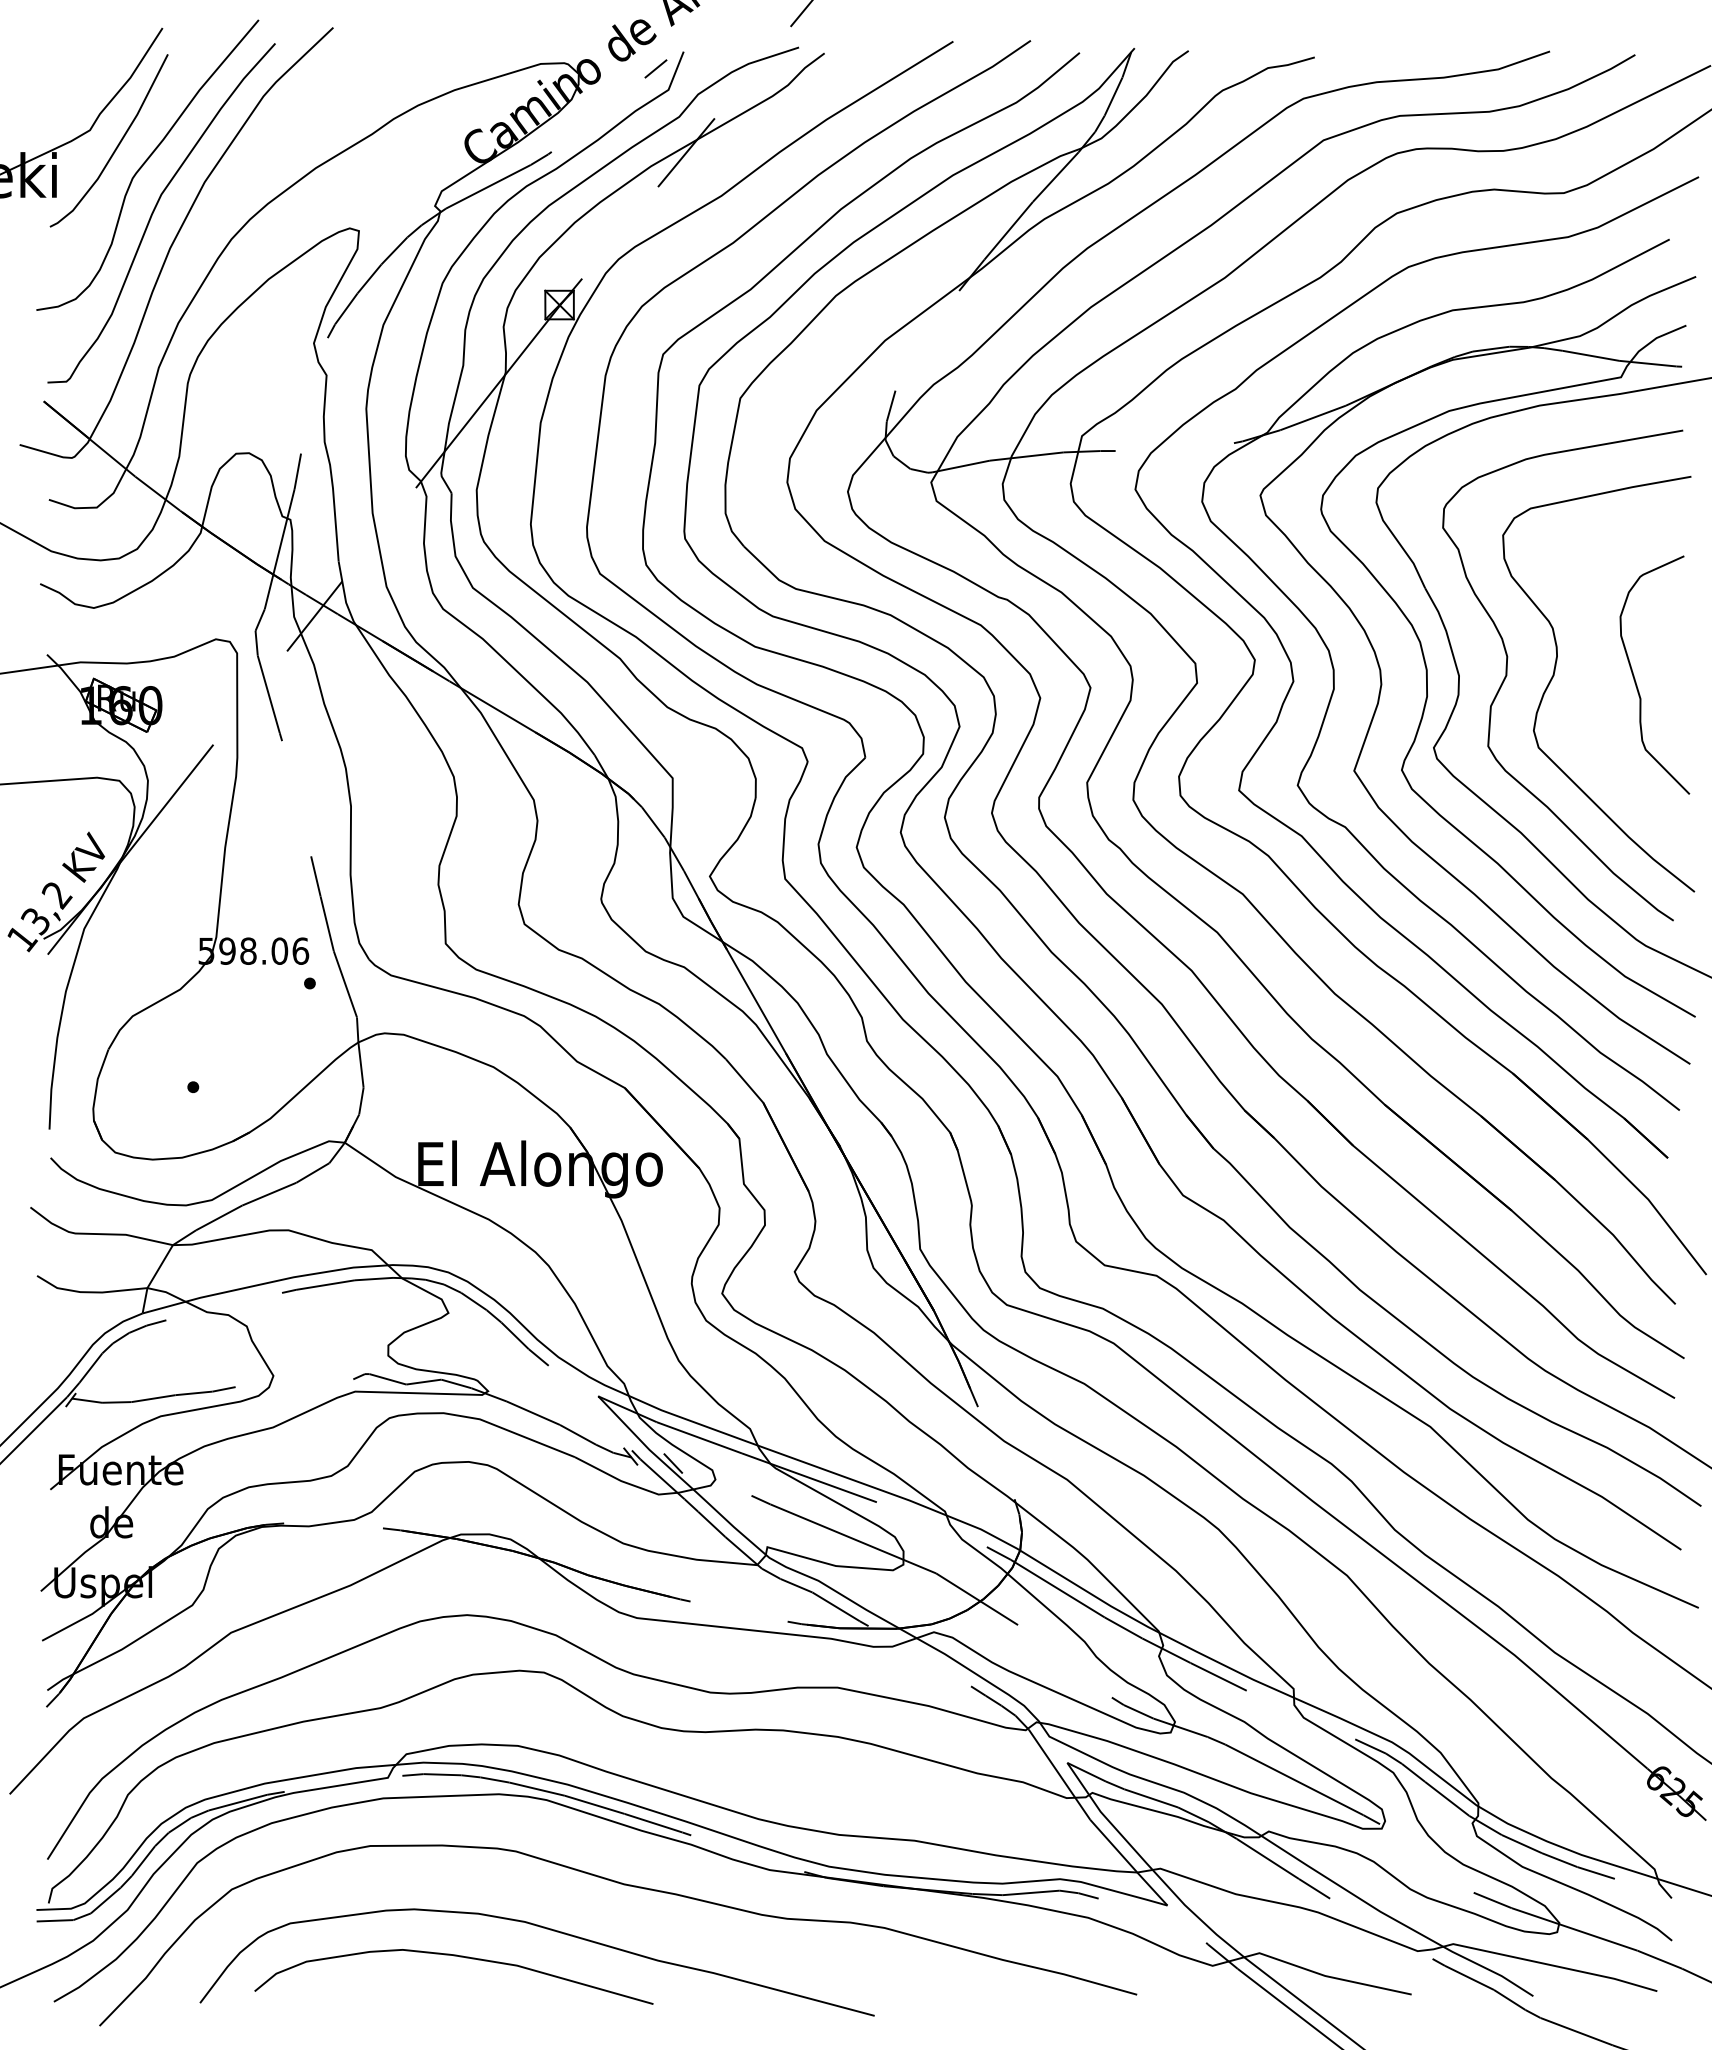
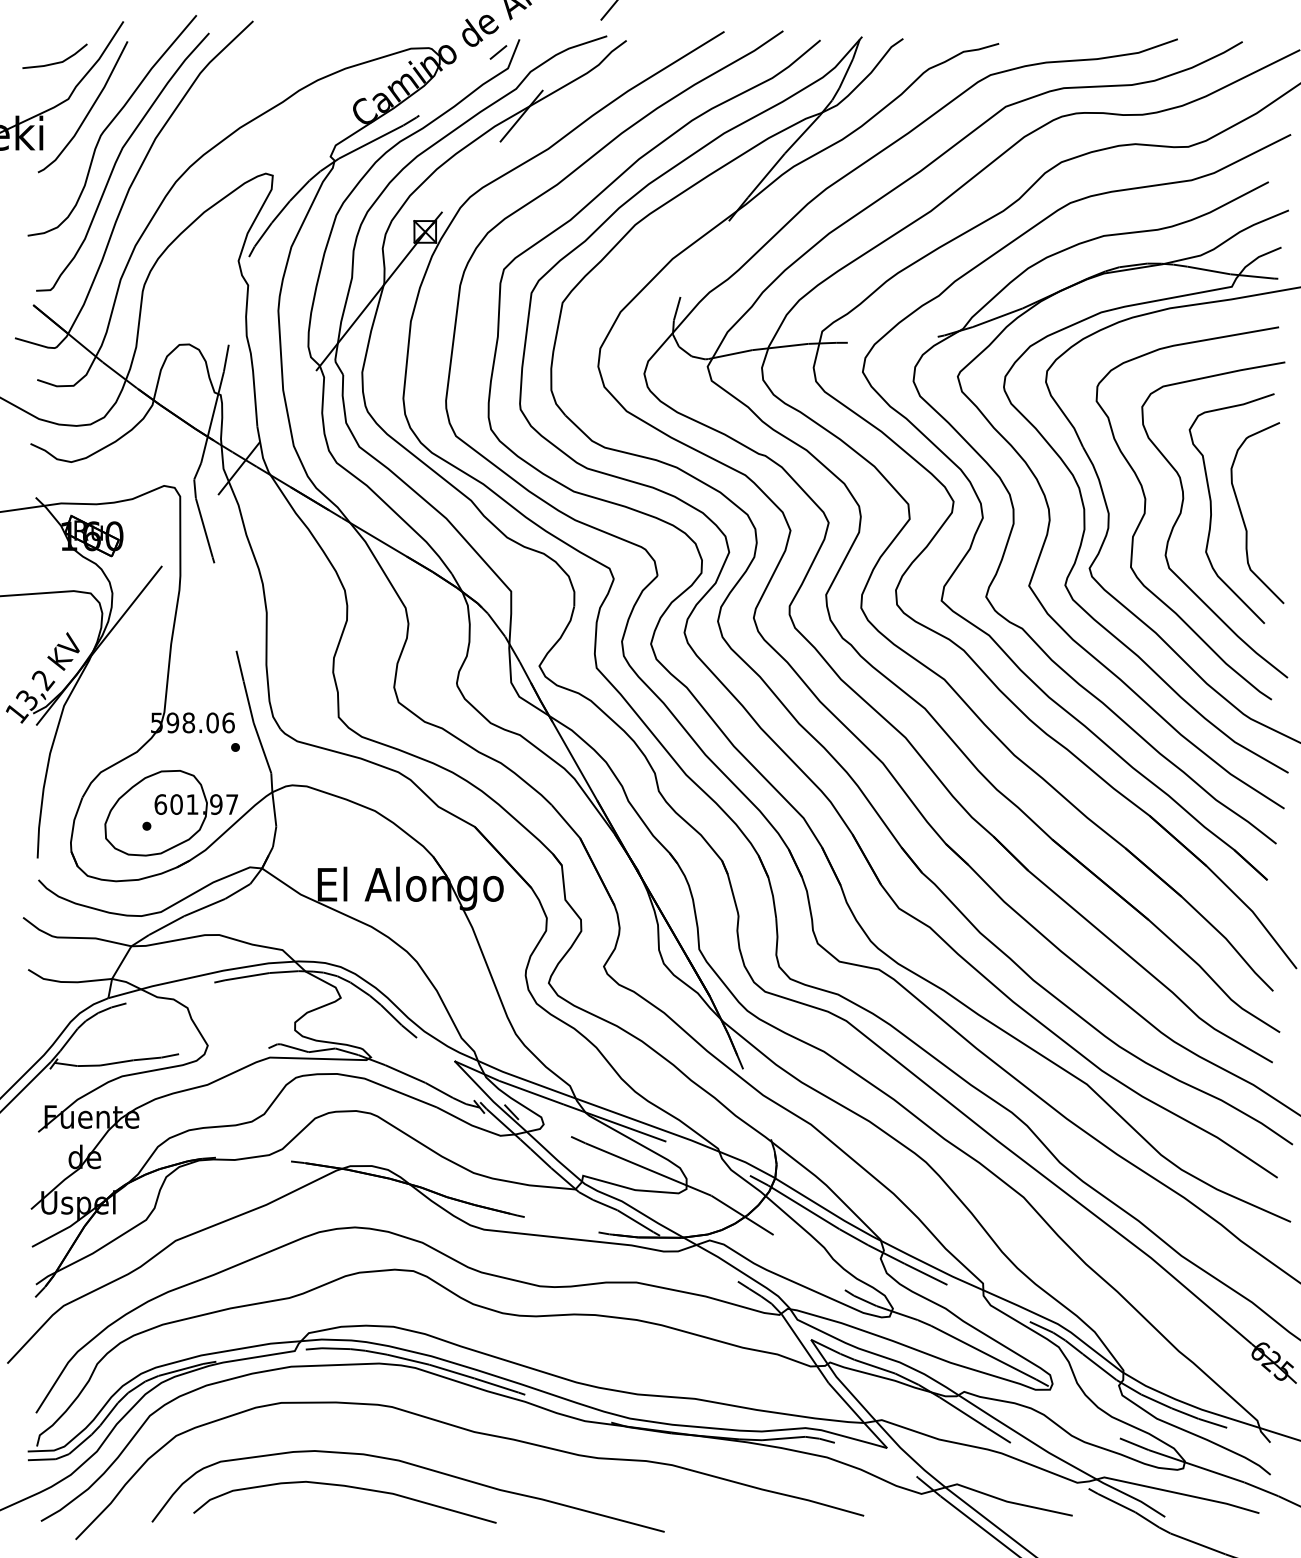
line: (76, 81) -> (58, 62), added
curve: (1594, 668) -> (1211, 508), added
part: (225, 1069) -> (171, 812), added

